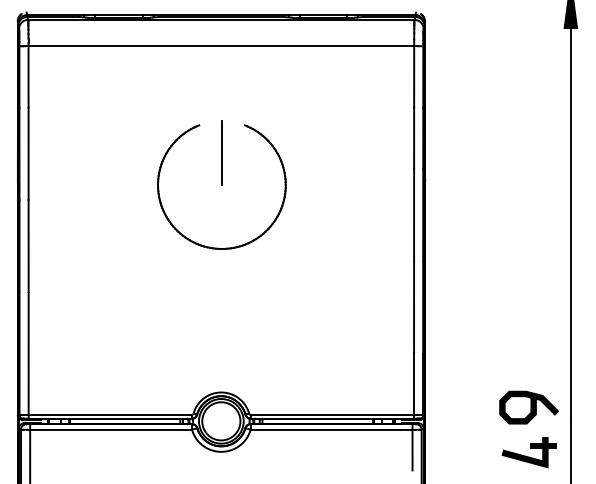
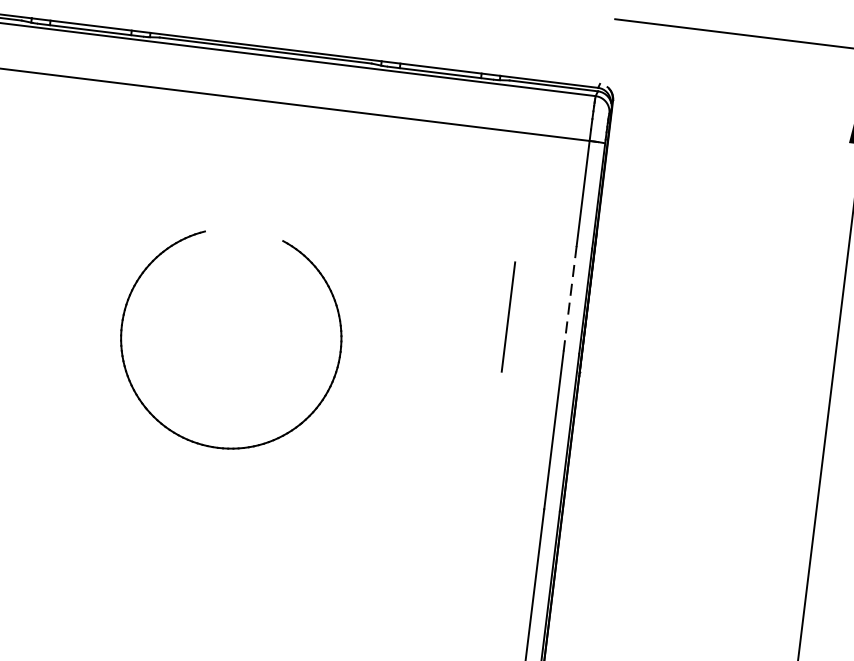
line: (414, 138) -> (570, 299), solid -> dashed
line: (221, 152) -> (507, 315), moved

